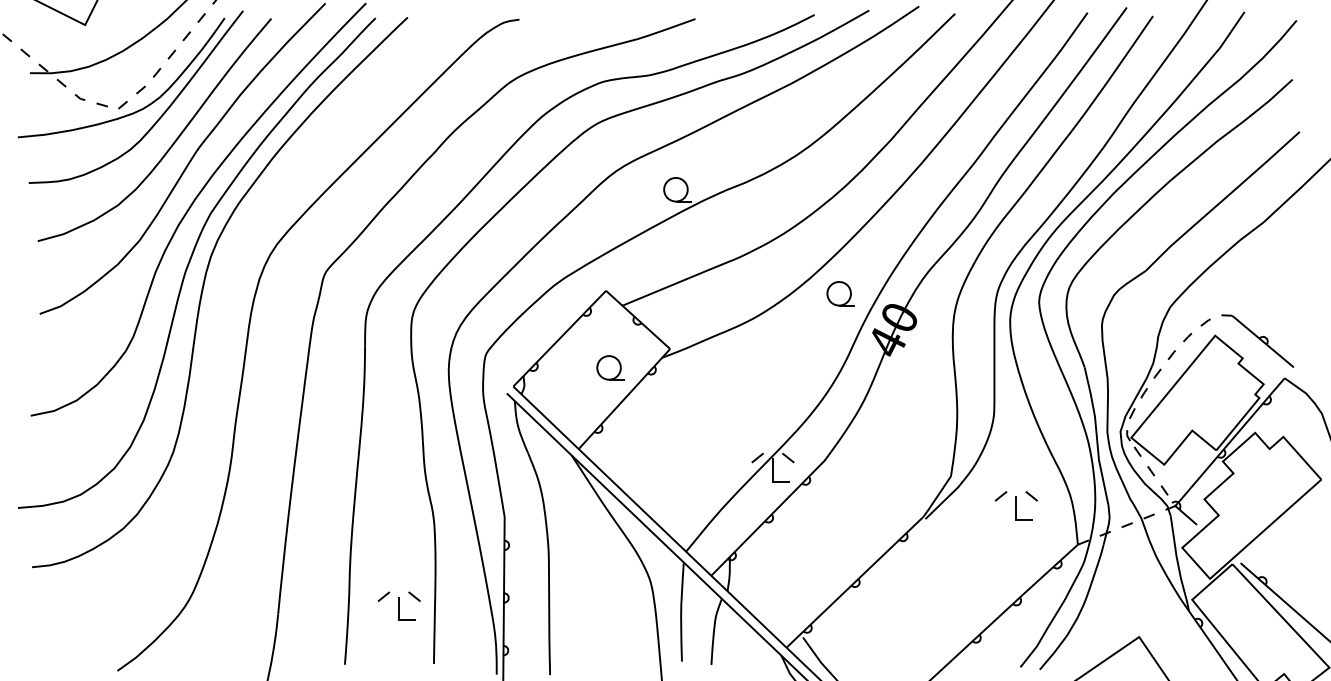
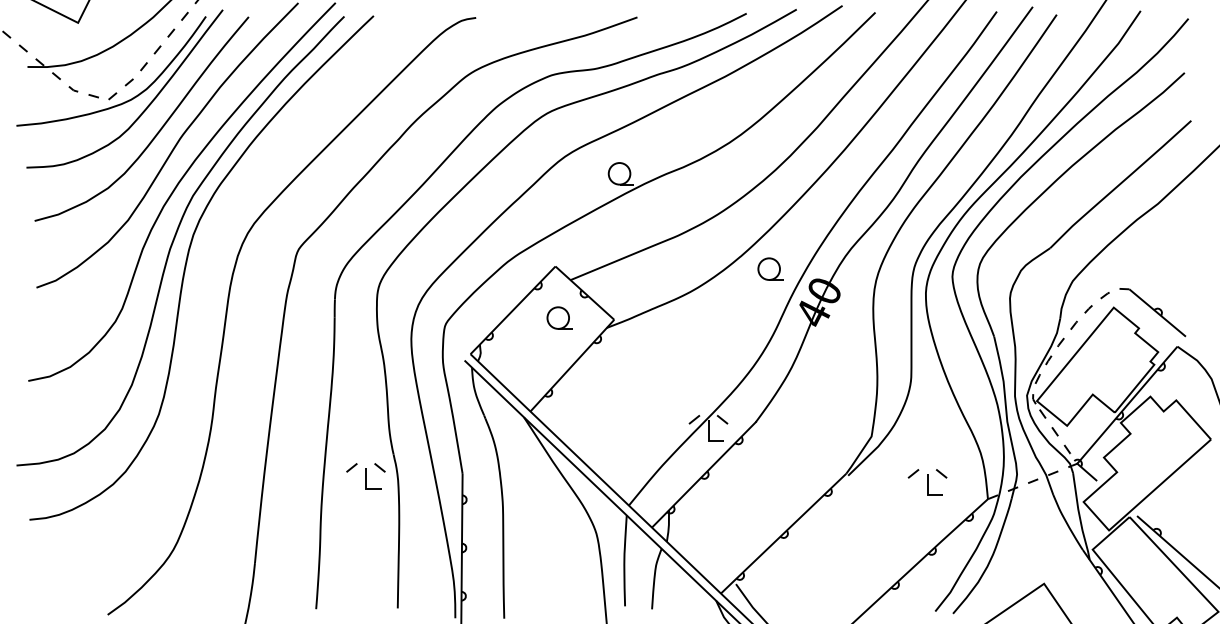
part: (610, 367) -> (559, 317), moved
part: (1016, 505) -> (927, 482), moved
part: (398, 606) -> (365, 476), moved

